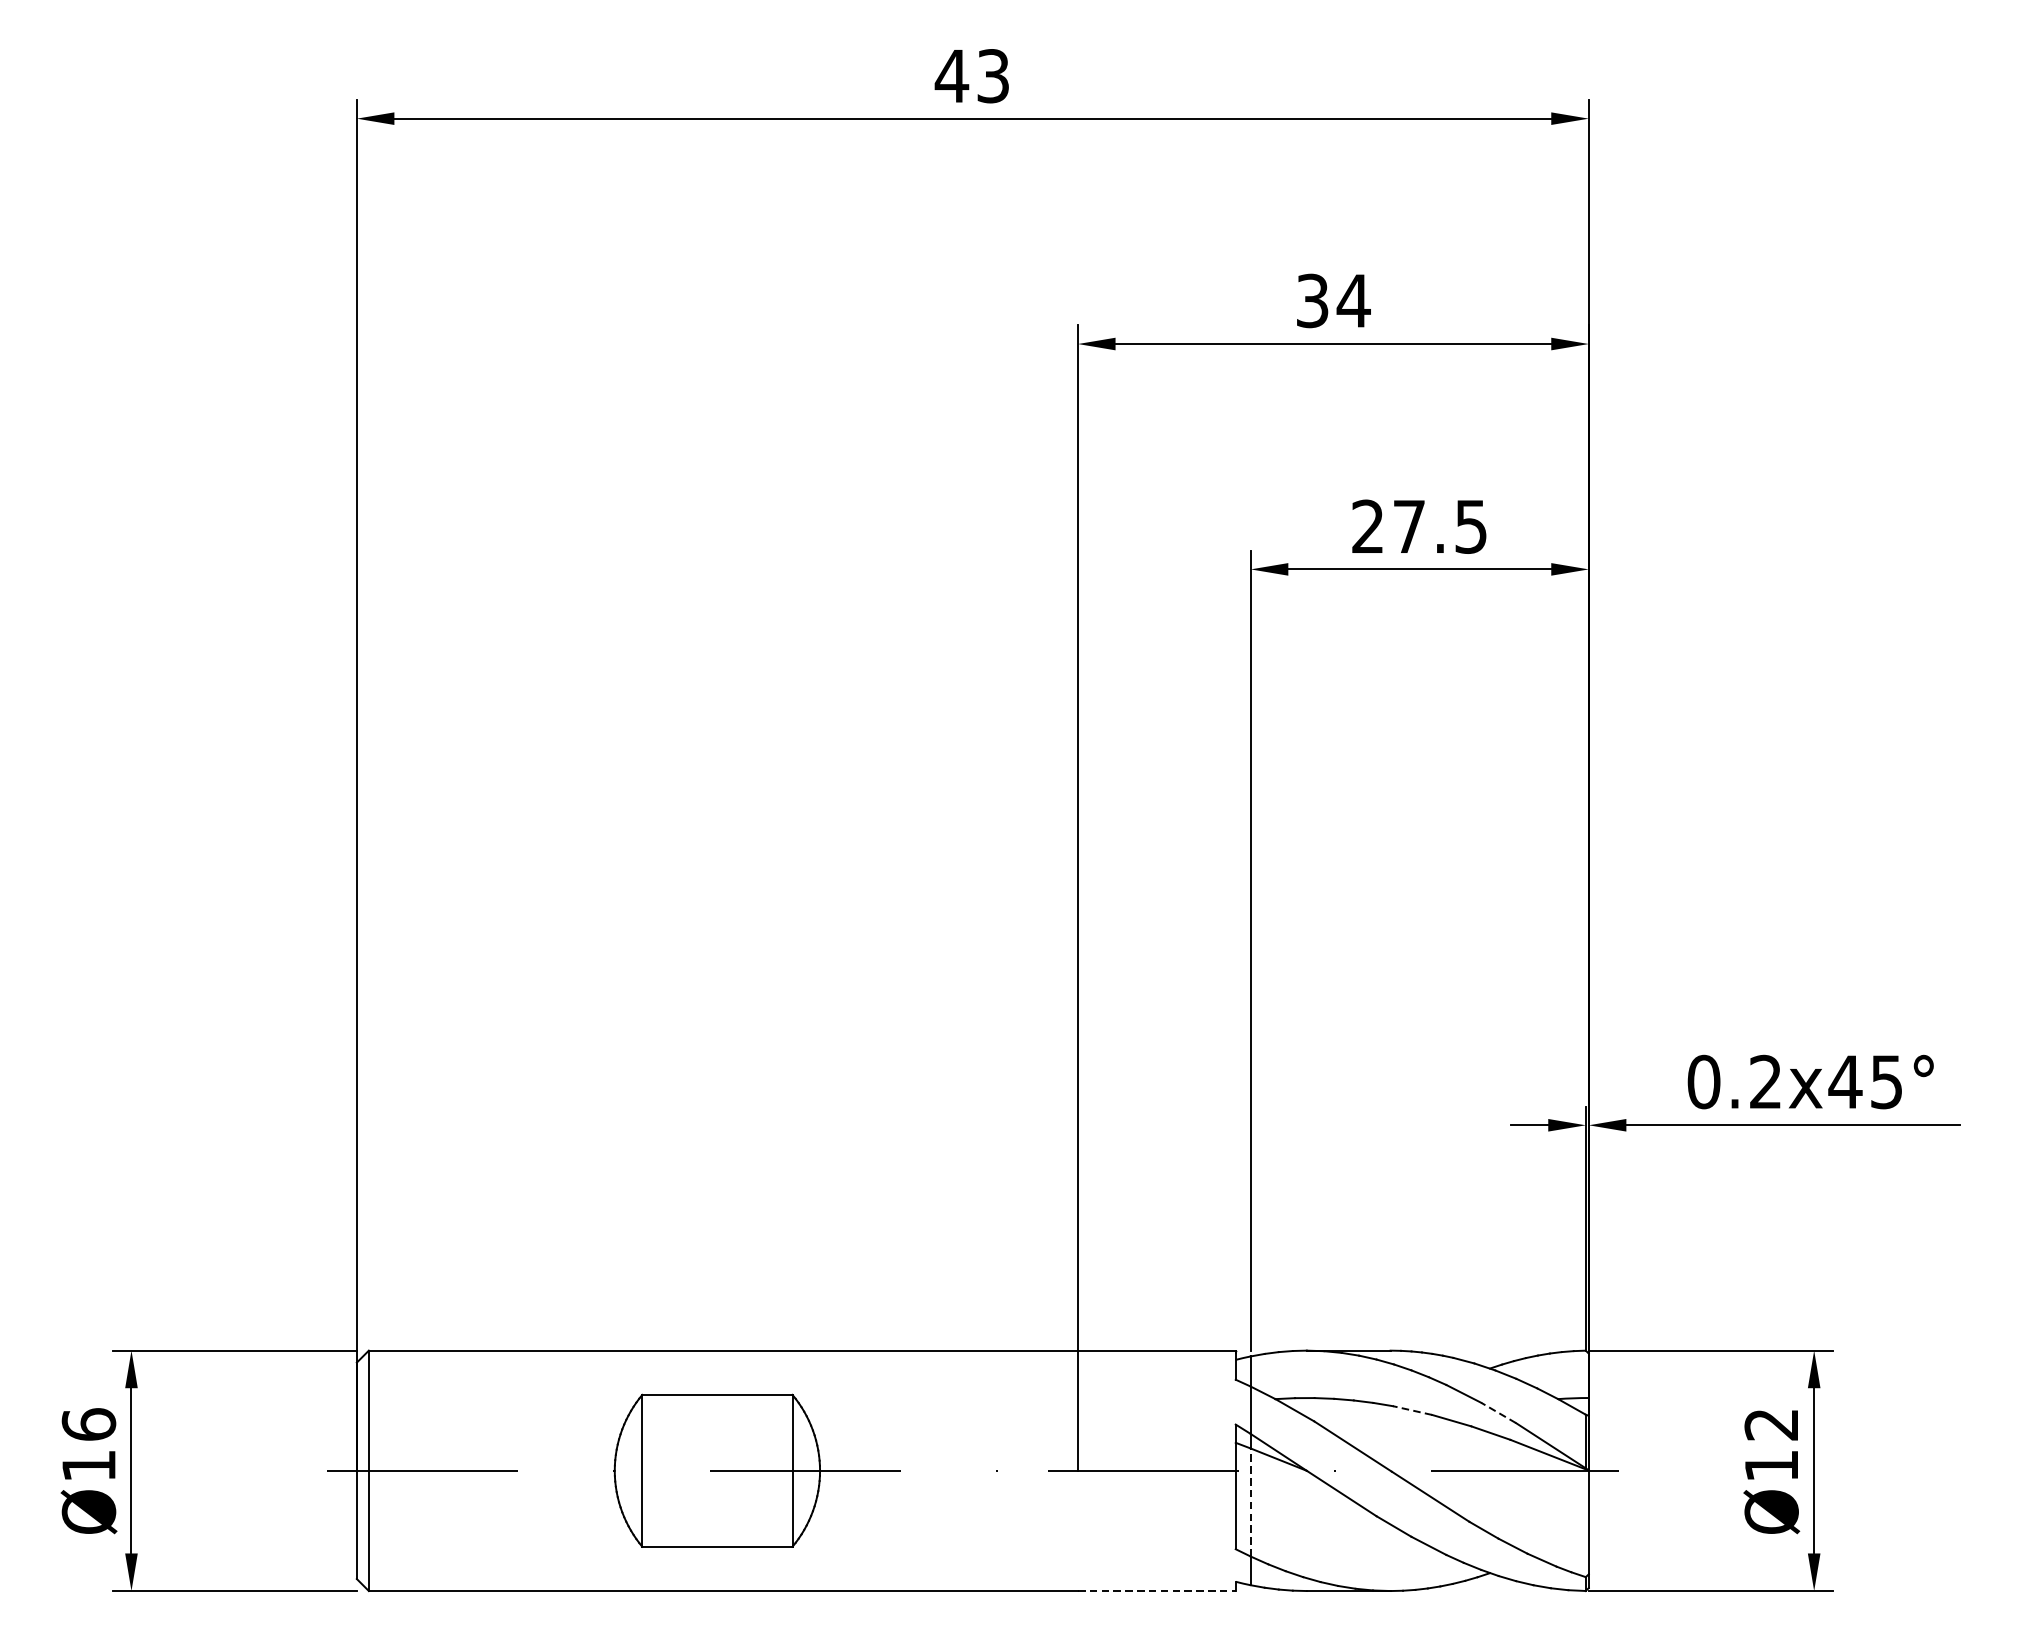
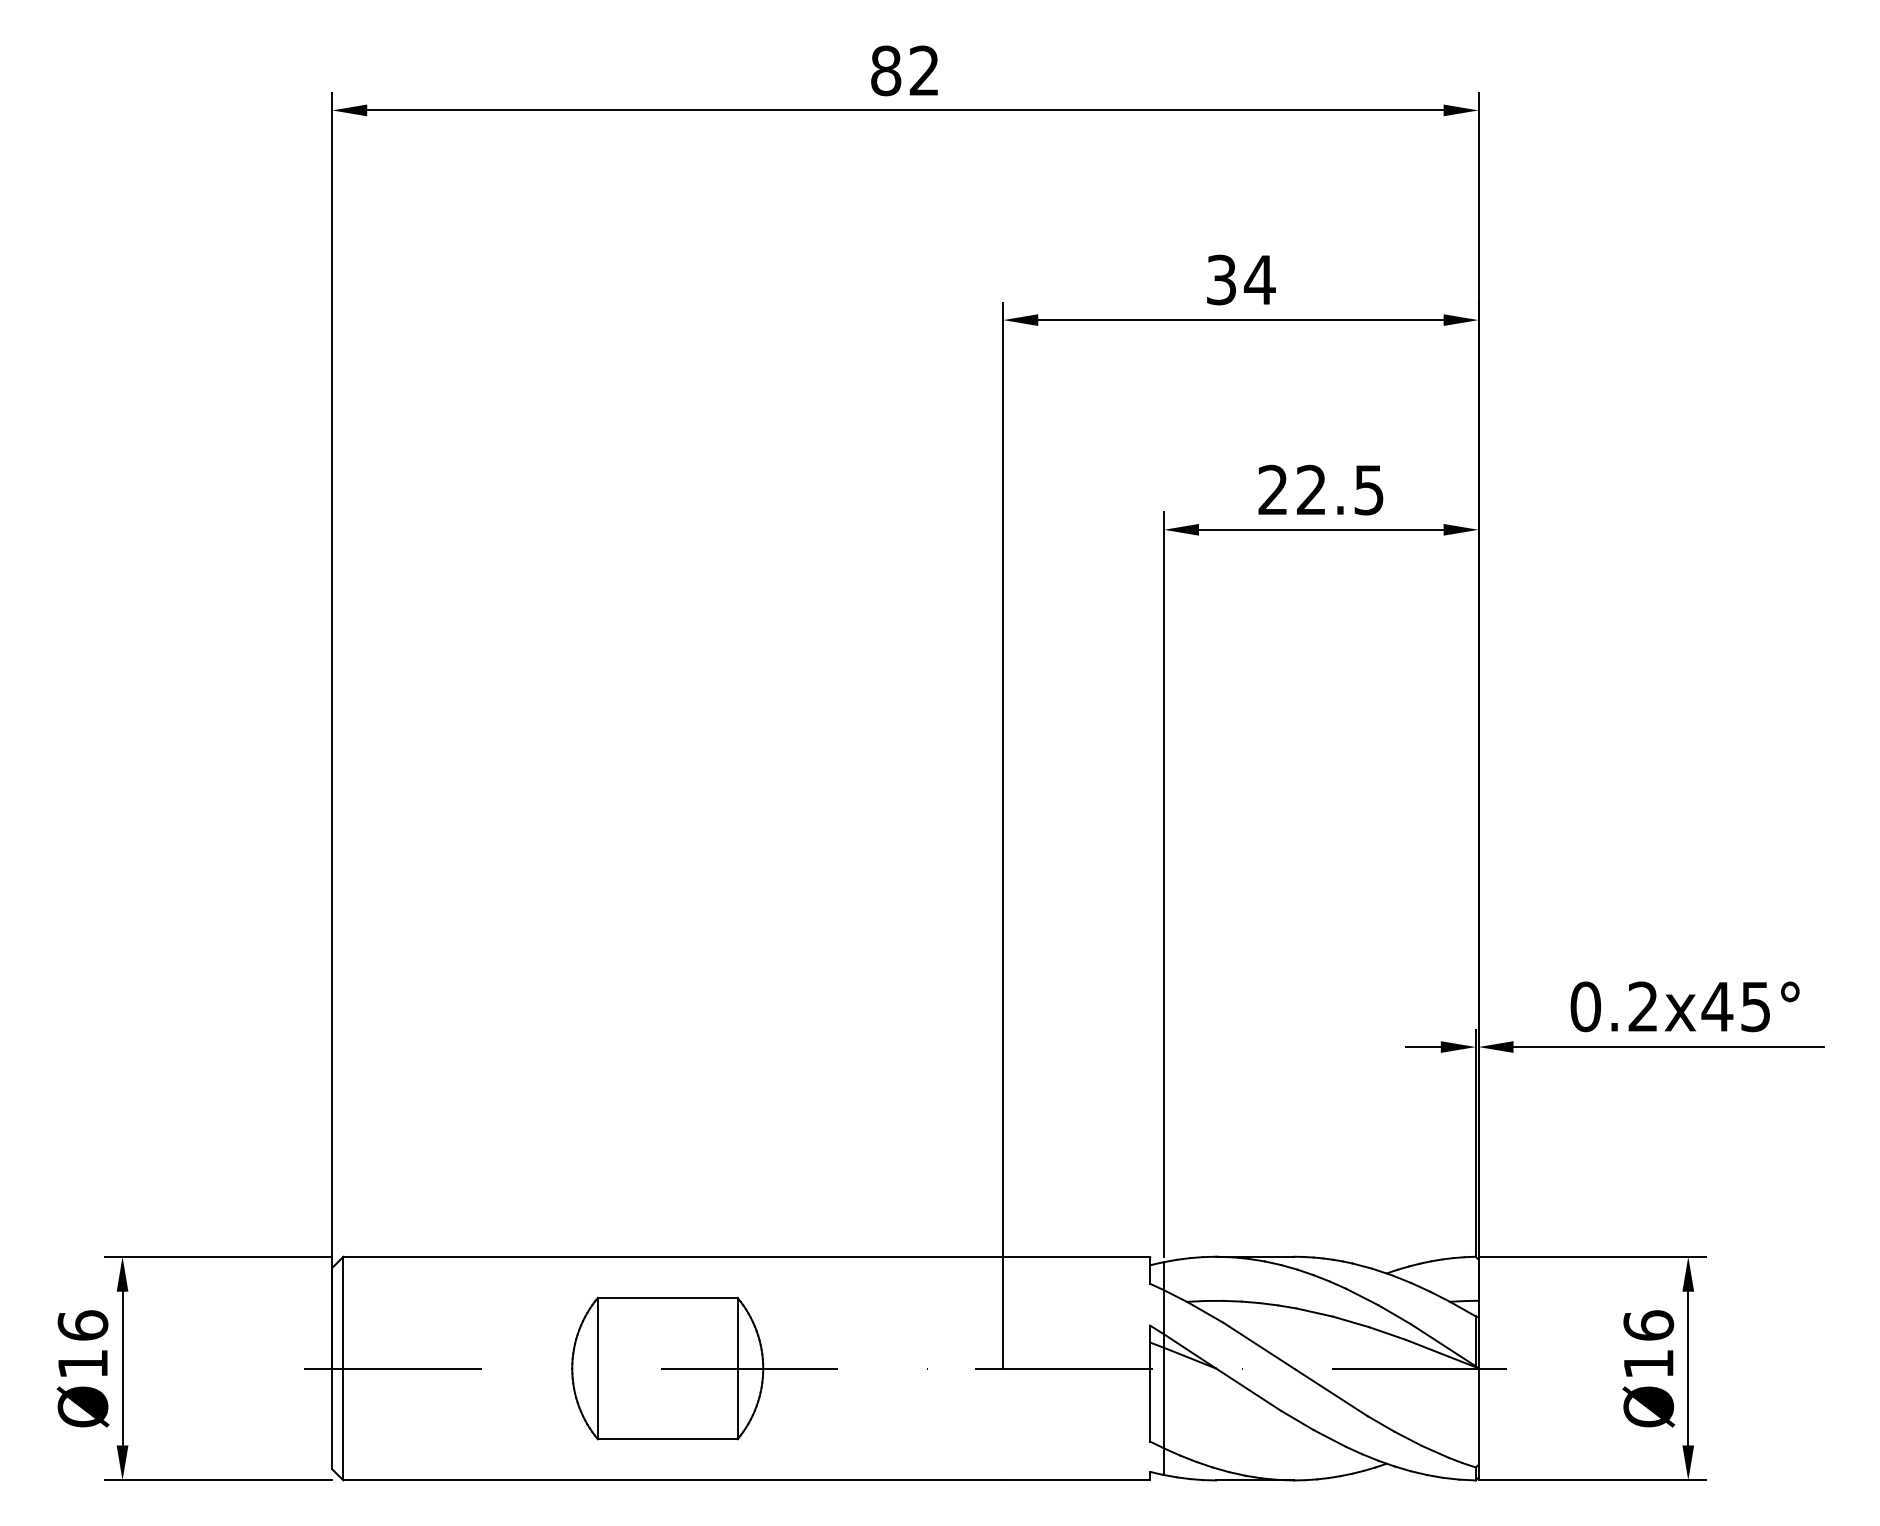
text: (971, 75) -> (904, 70), 43 -> 82
text: (1409, 526) -> (1311, 489), 27.5 -> 22.5
line: (1412, 1410) -> (1314, 1312), dashed -> solid
line: (1498, 1412) -> (1394, 1314), dashed -> solid
text: (1771, 1424) -> (1648, 1325), Ø12 -> Ø16
line: (1251, 1501) -> (1164, 1397), dashed -> solid
line: (1157, 1591) -> (1077, 1480), dashed -> solid

